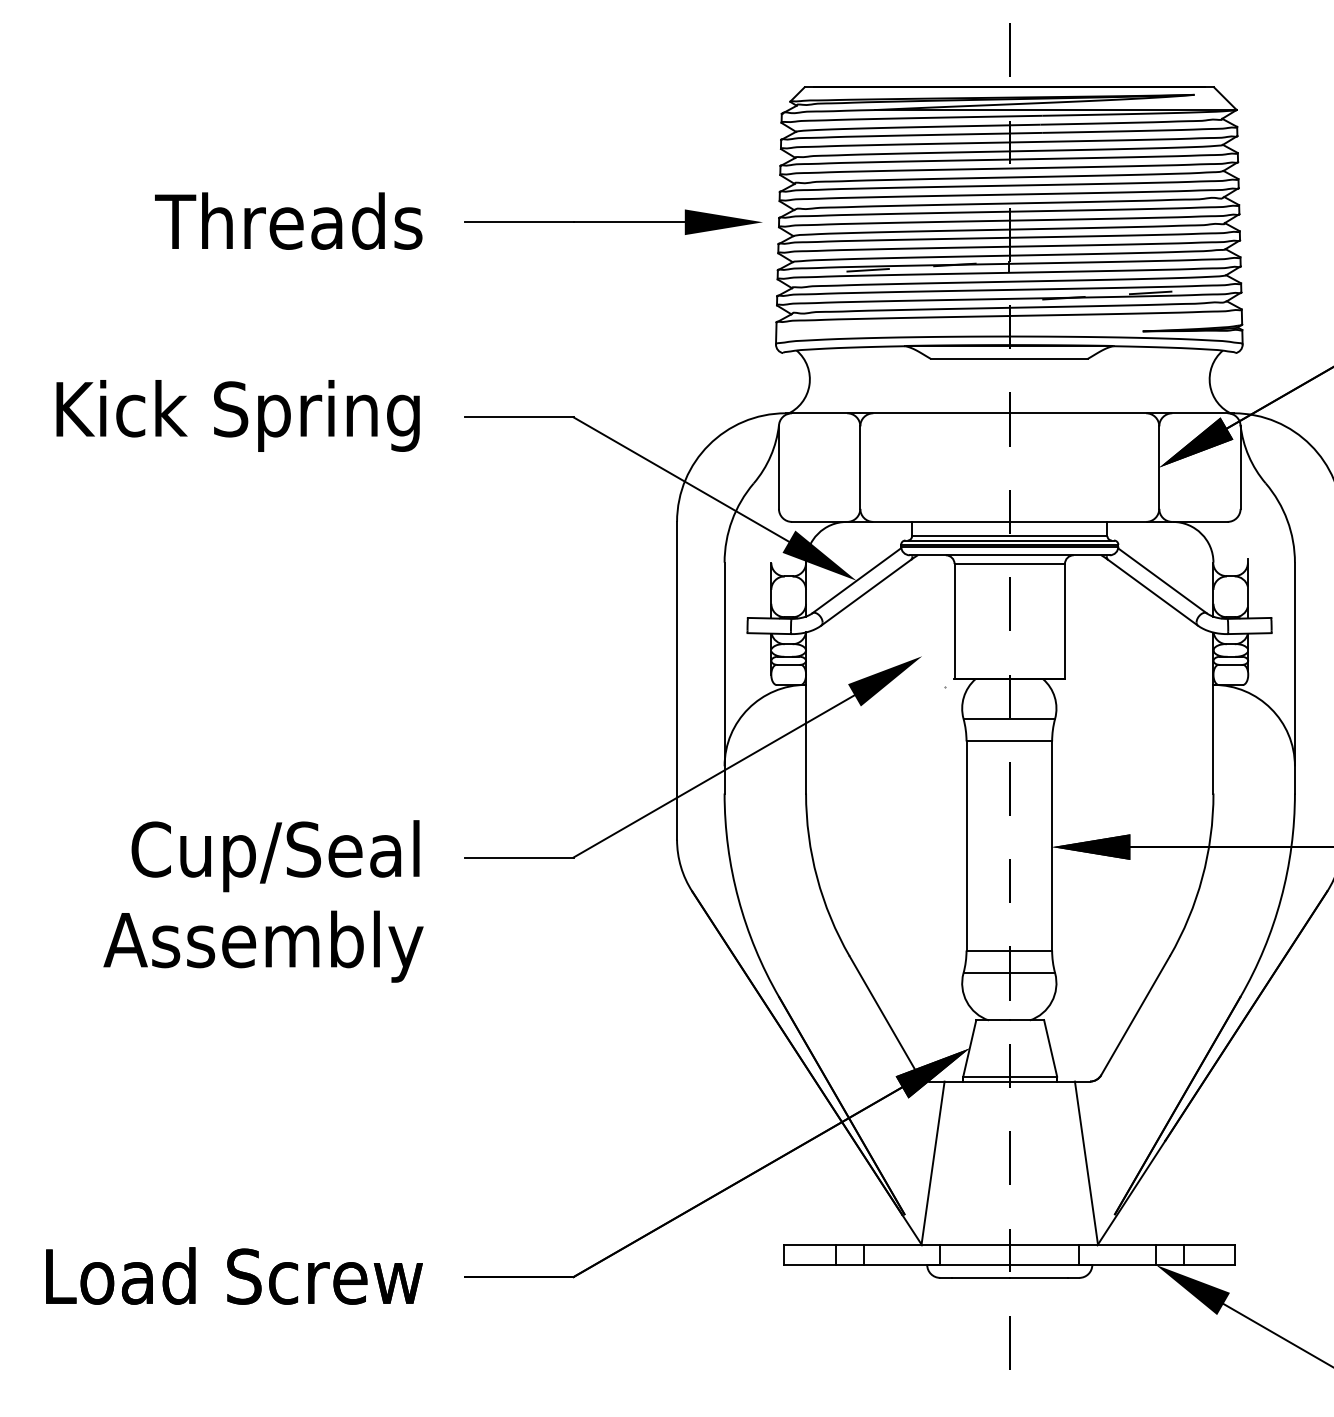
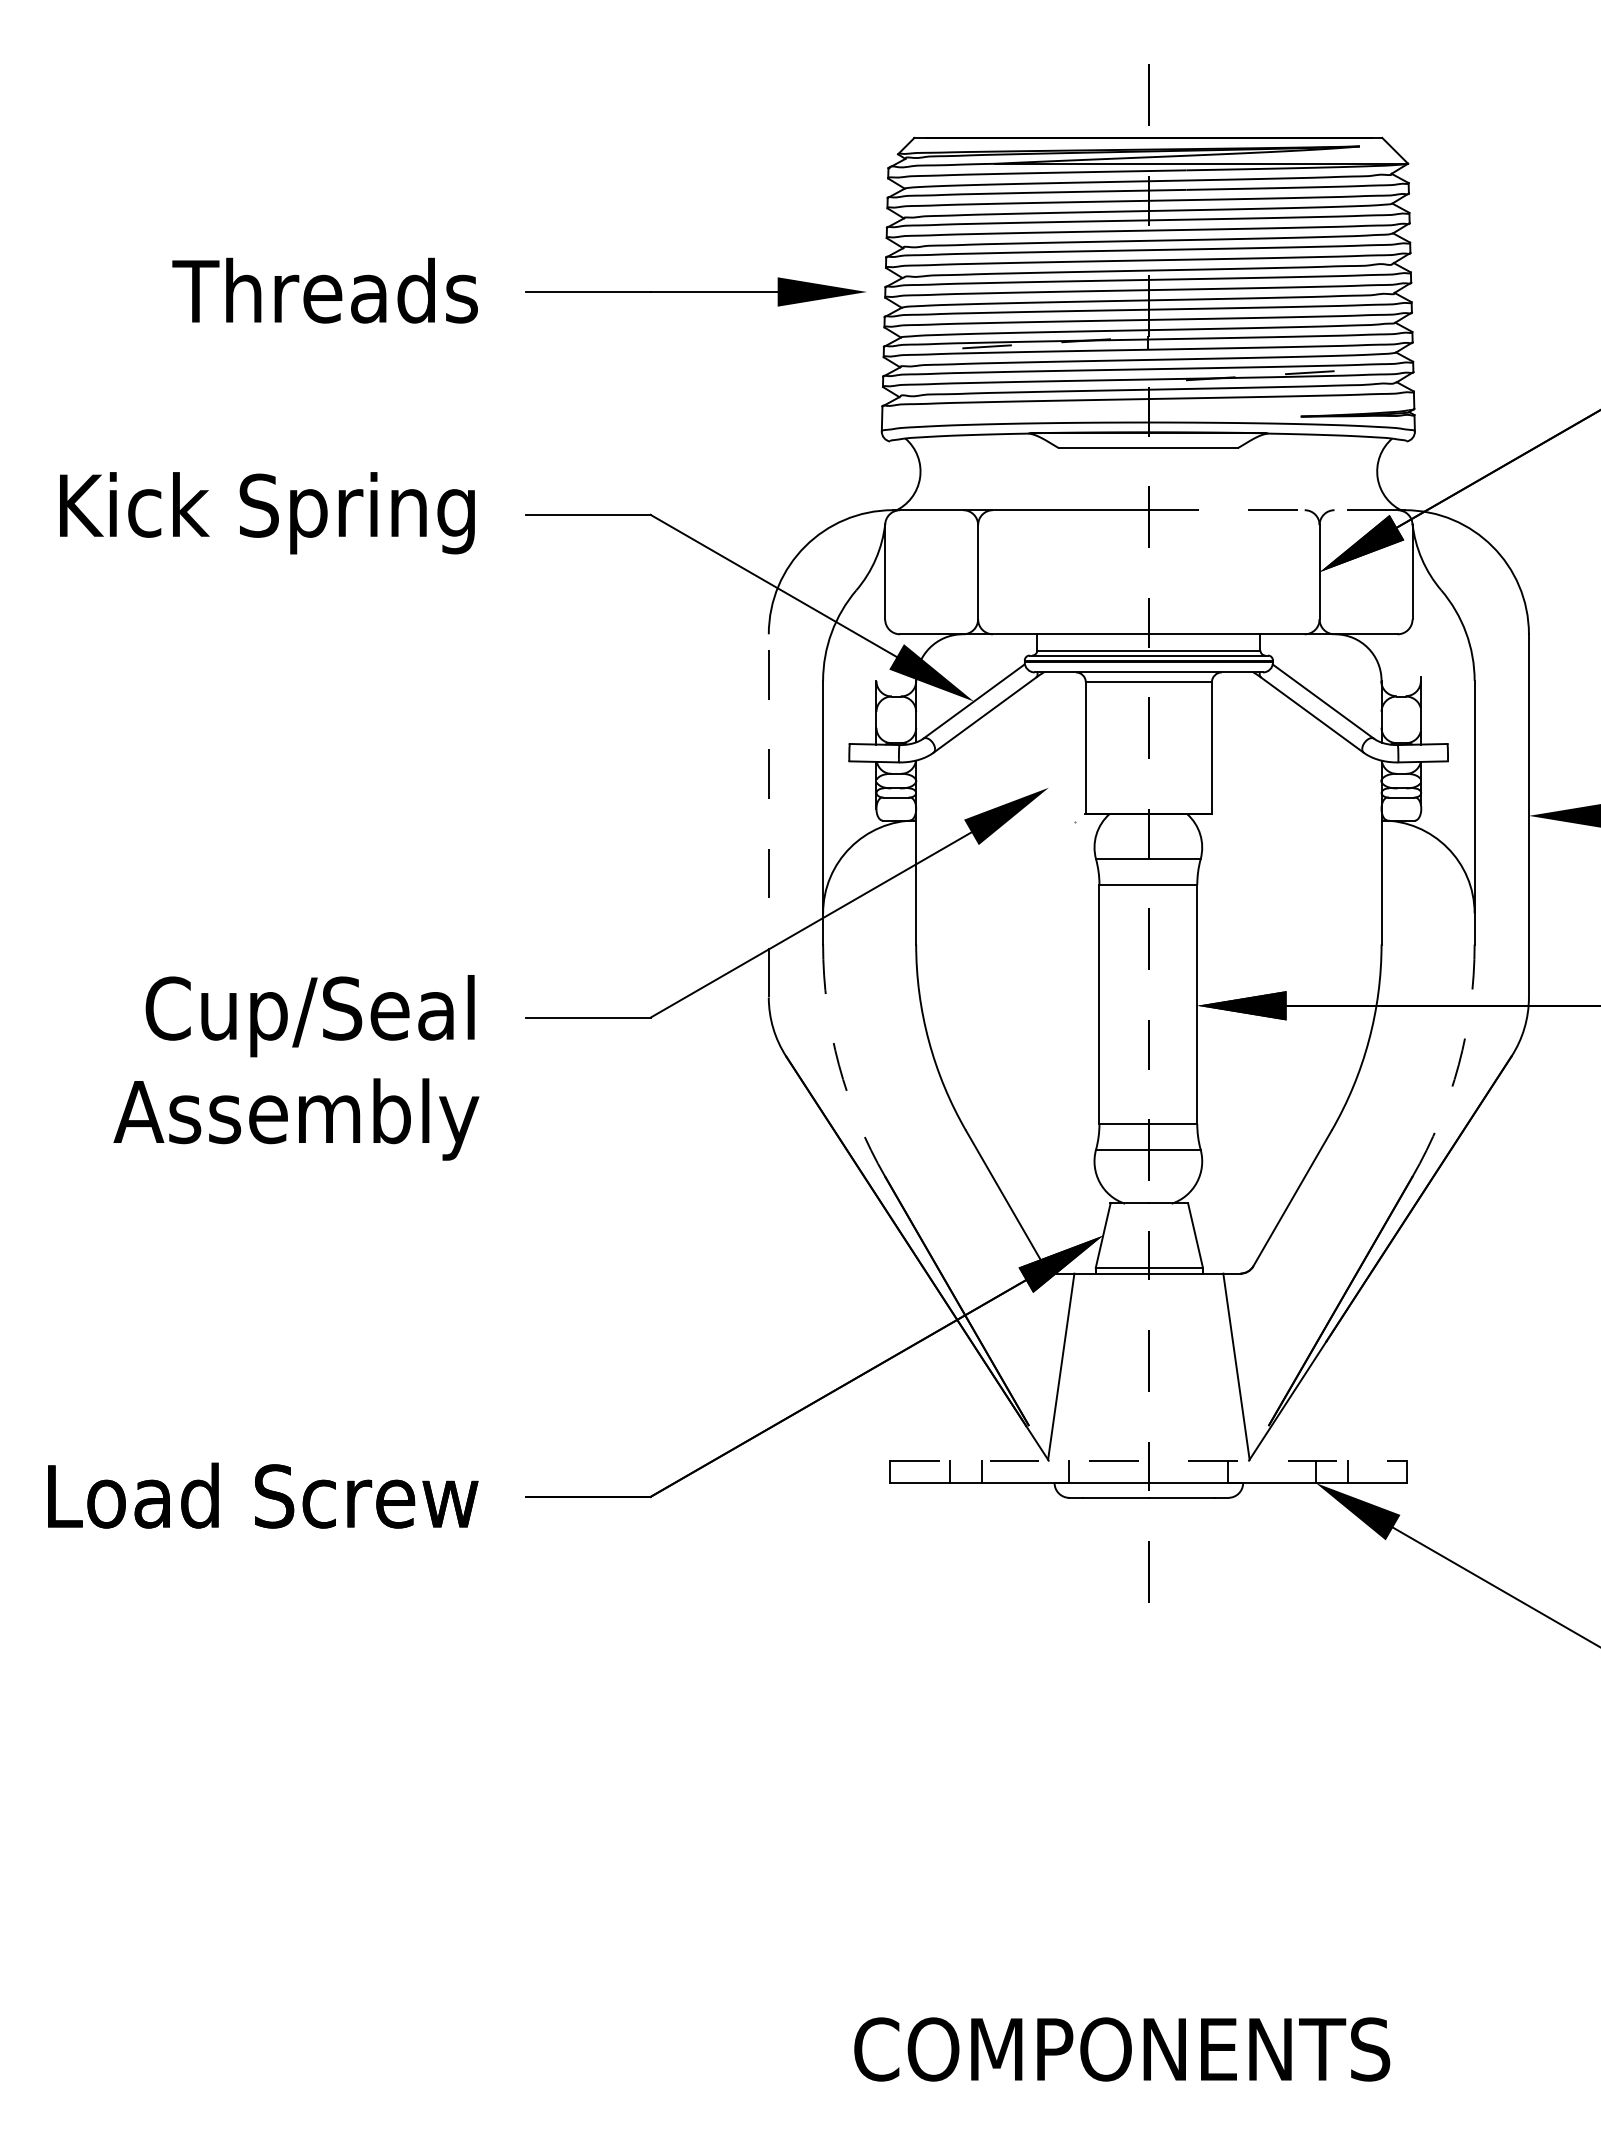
line: (1118, 413) -> (1273, 510), solid -> dashed
line: (676, 680) -> (768, 815), solid -> dashed
arc: (738, 898) -> (838, 1064), solid -> dashed
arc: (1280, 898) -> (1458, 1064), solid -> dashed
line: (1010, 1245) -> (1149, 1460), solid -> dashed

